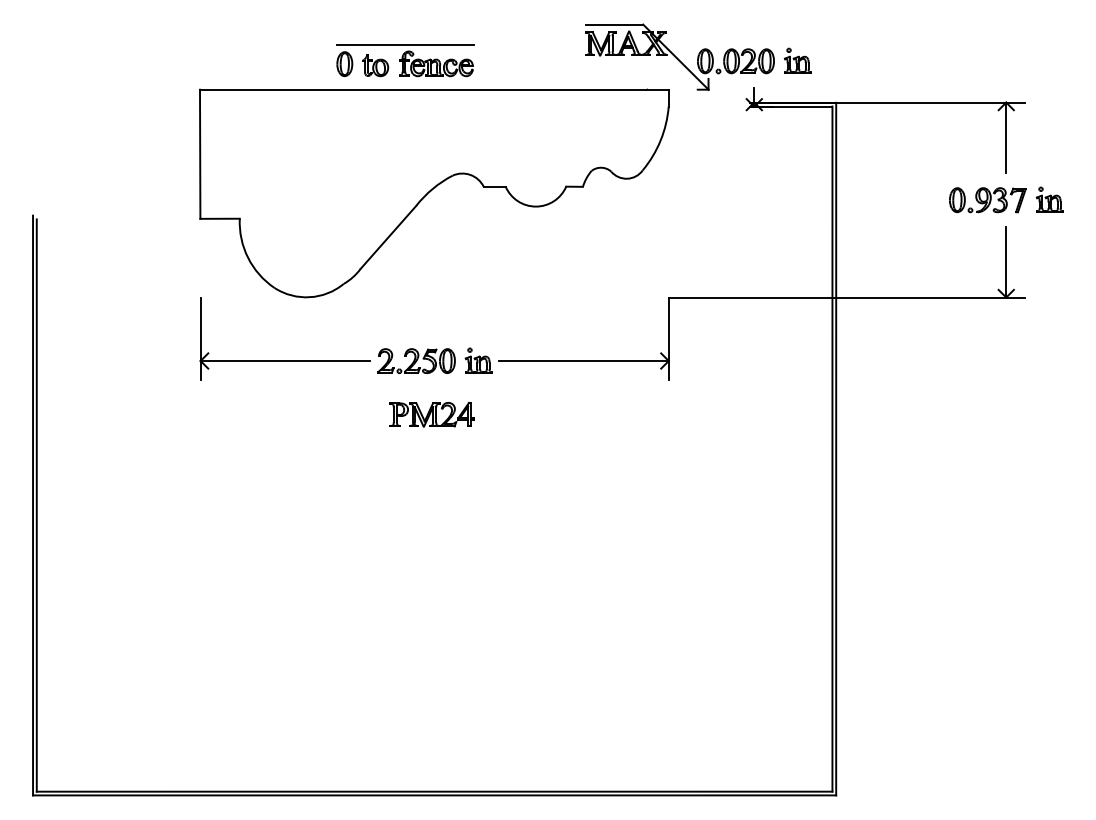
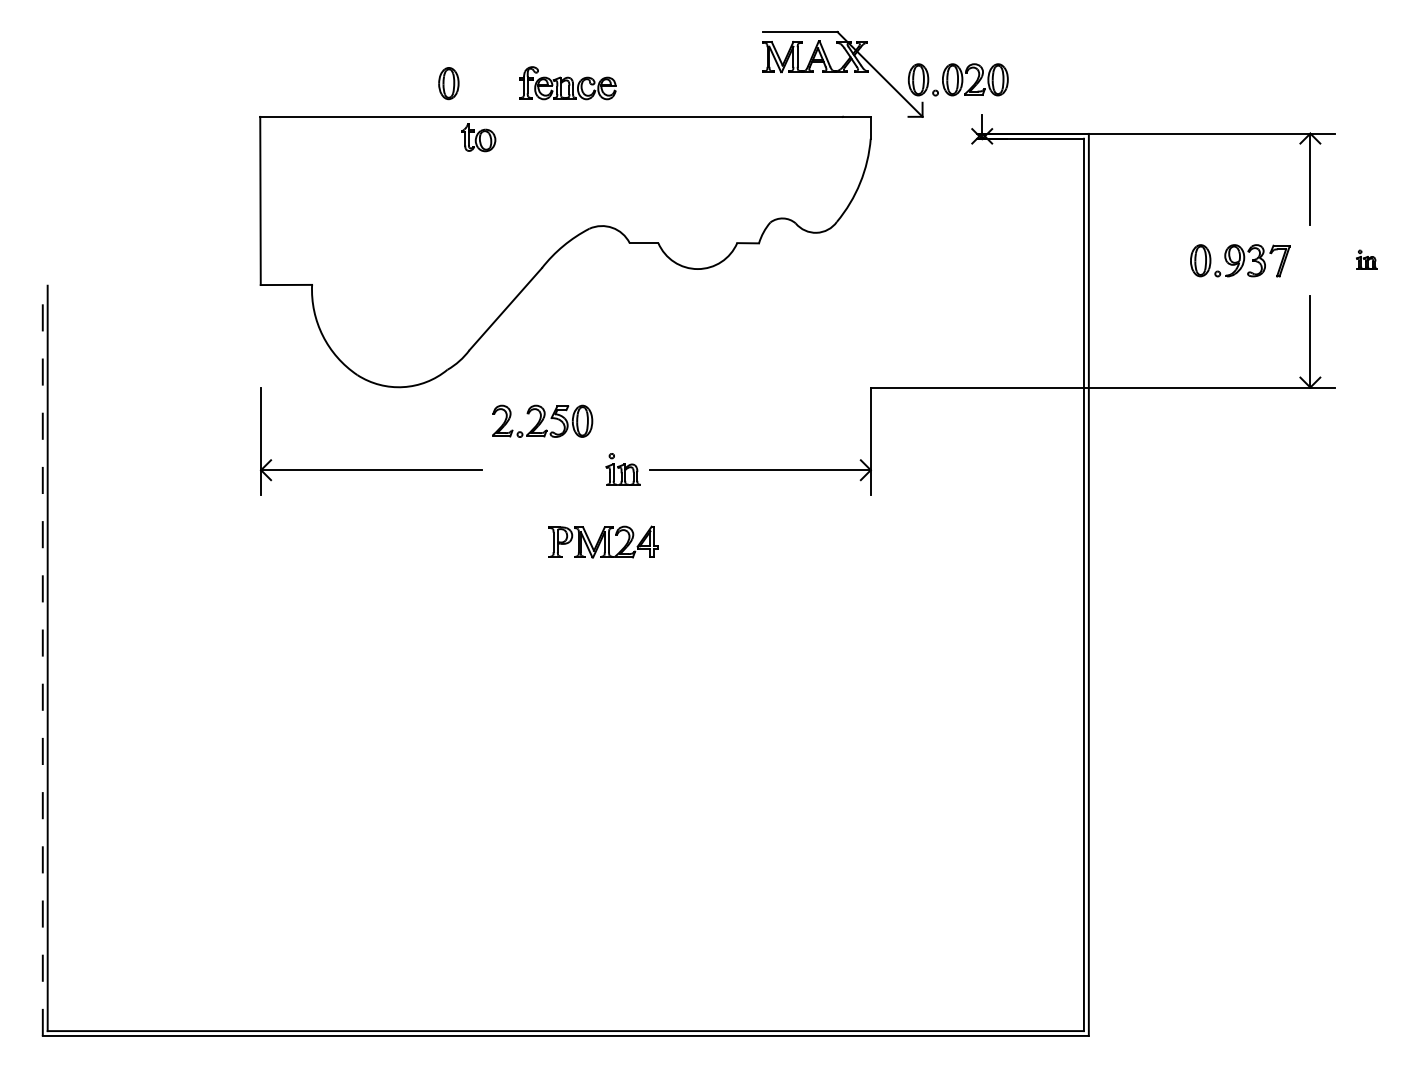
line: (405, 44) -> (528, 58), removed
part: (797, 60) -> (1038, 78), removed
part: (375, 65) -> (478, 137), moved
part: (1049, 199) -> (1366, 259), size x0.6
part: (987, 200) -> (1240, 260), moved
part: (416, 360) -> (542, 420), moved
part: (432, 414) -> (603, 541), moved
line: (32, 505) -> (42, 658), solid -> dashed

